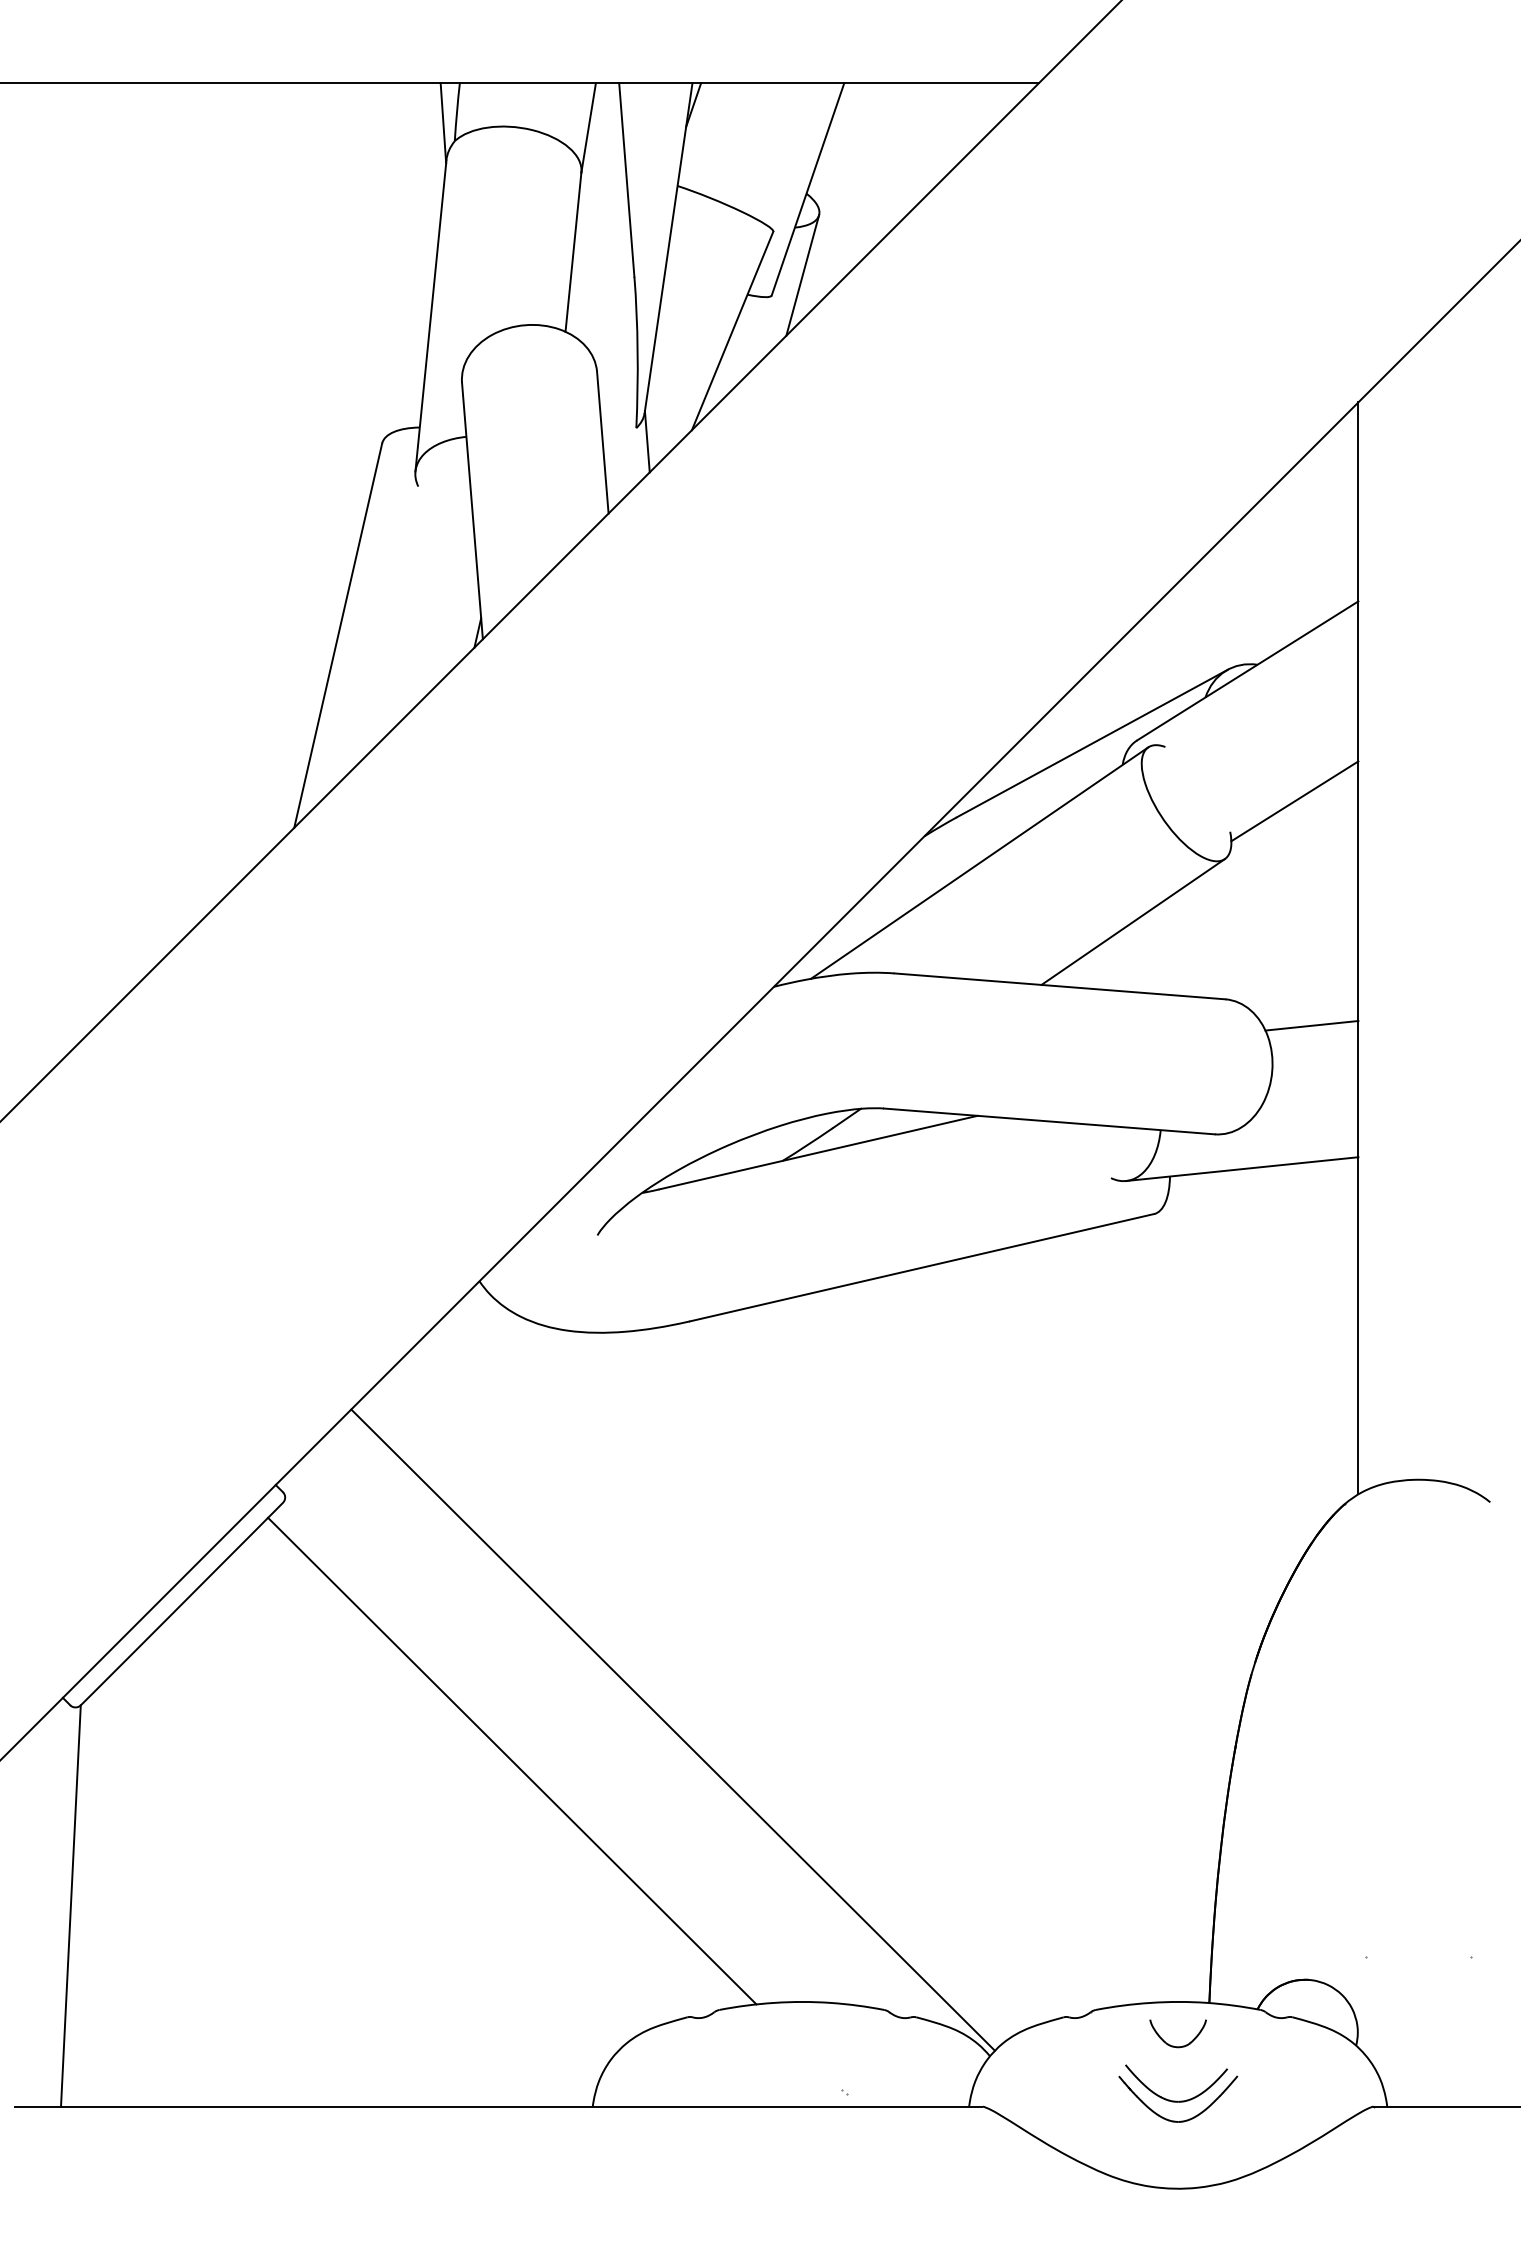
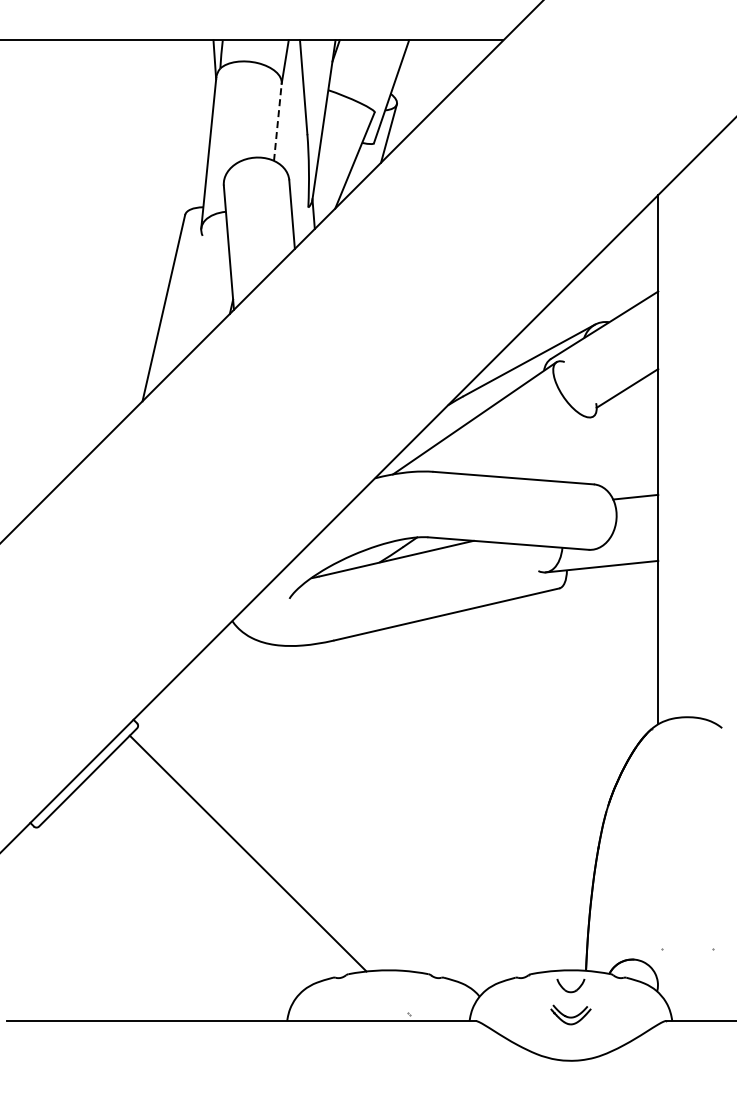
line: (572, 252) -> (277, 122), solid -> dashed
line: (1131, 921) -> (548, 446), removed
line: (673, 1729) -> (326, 838), removed
line: (71, 1905) -> (34, 923), removed
part: (1177, 2093) -> (570, 1014), size x0.7

